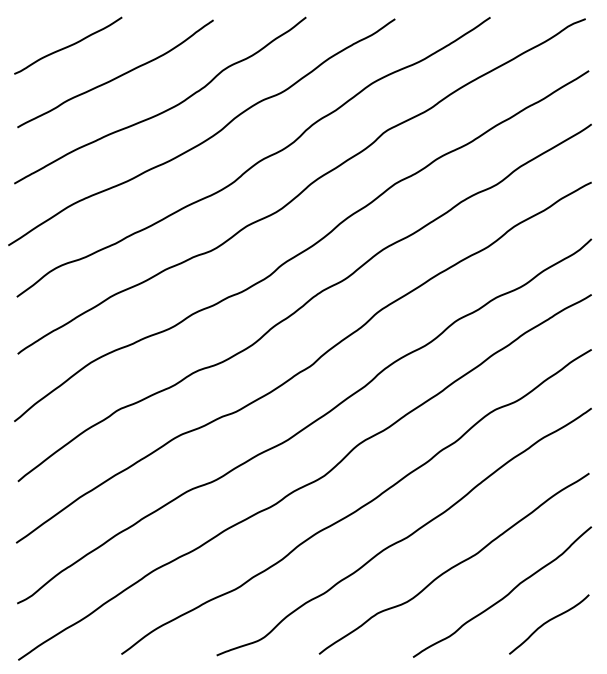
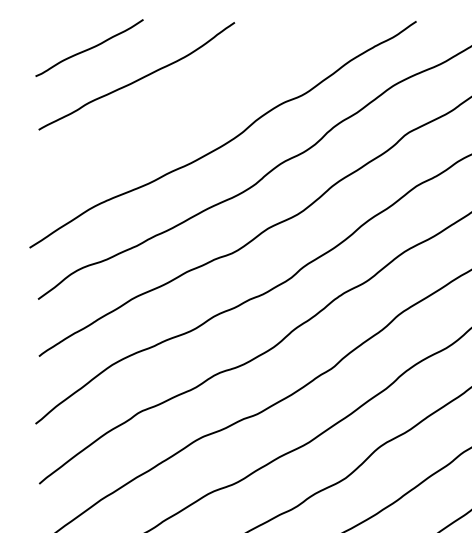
curve: (164, 110) -> (185, 112), removed

